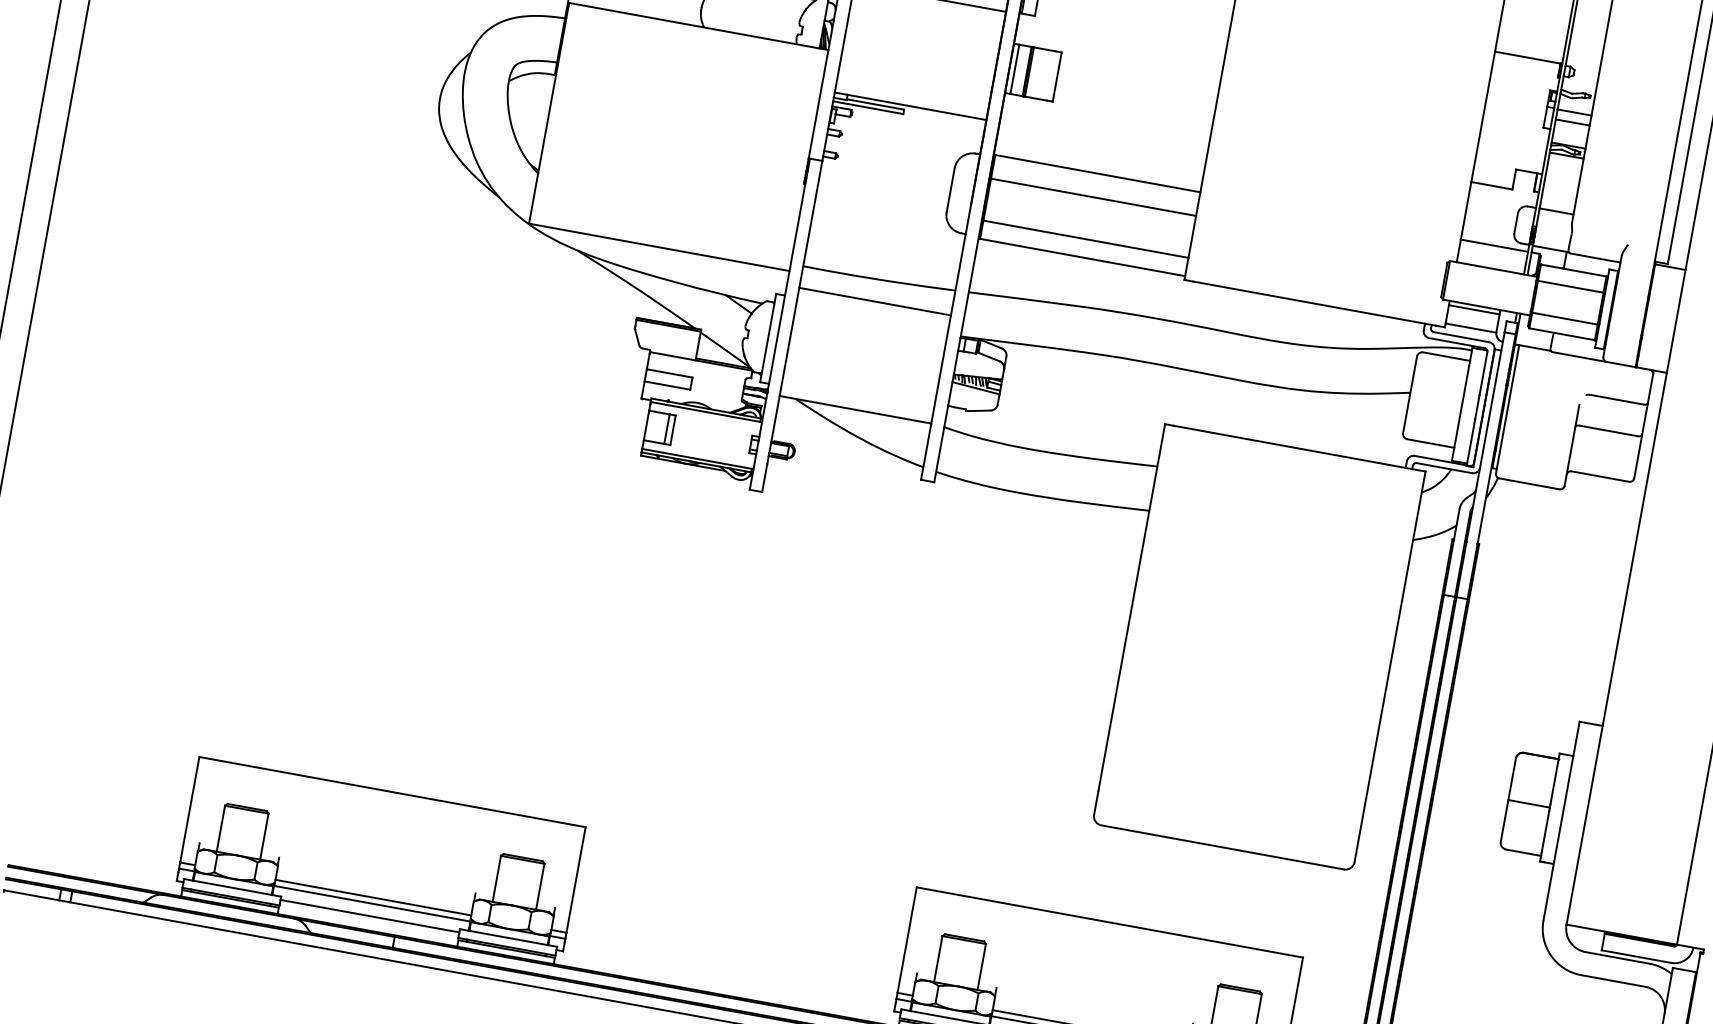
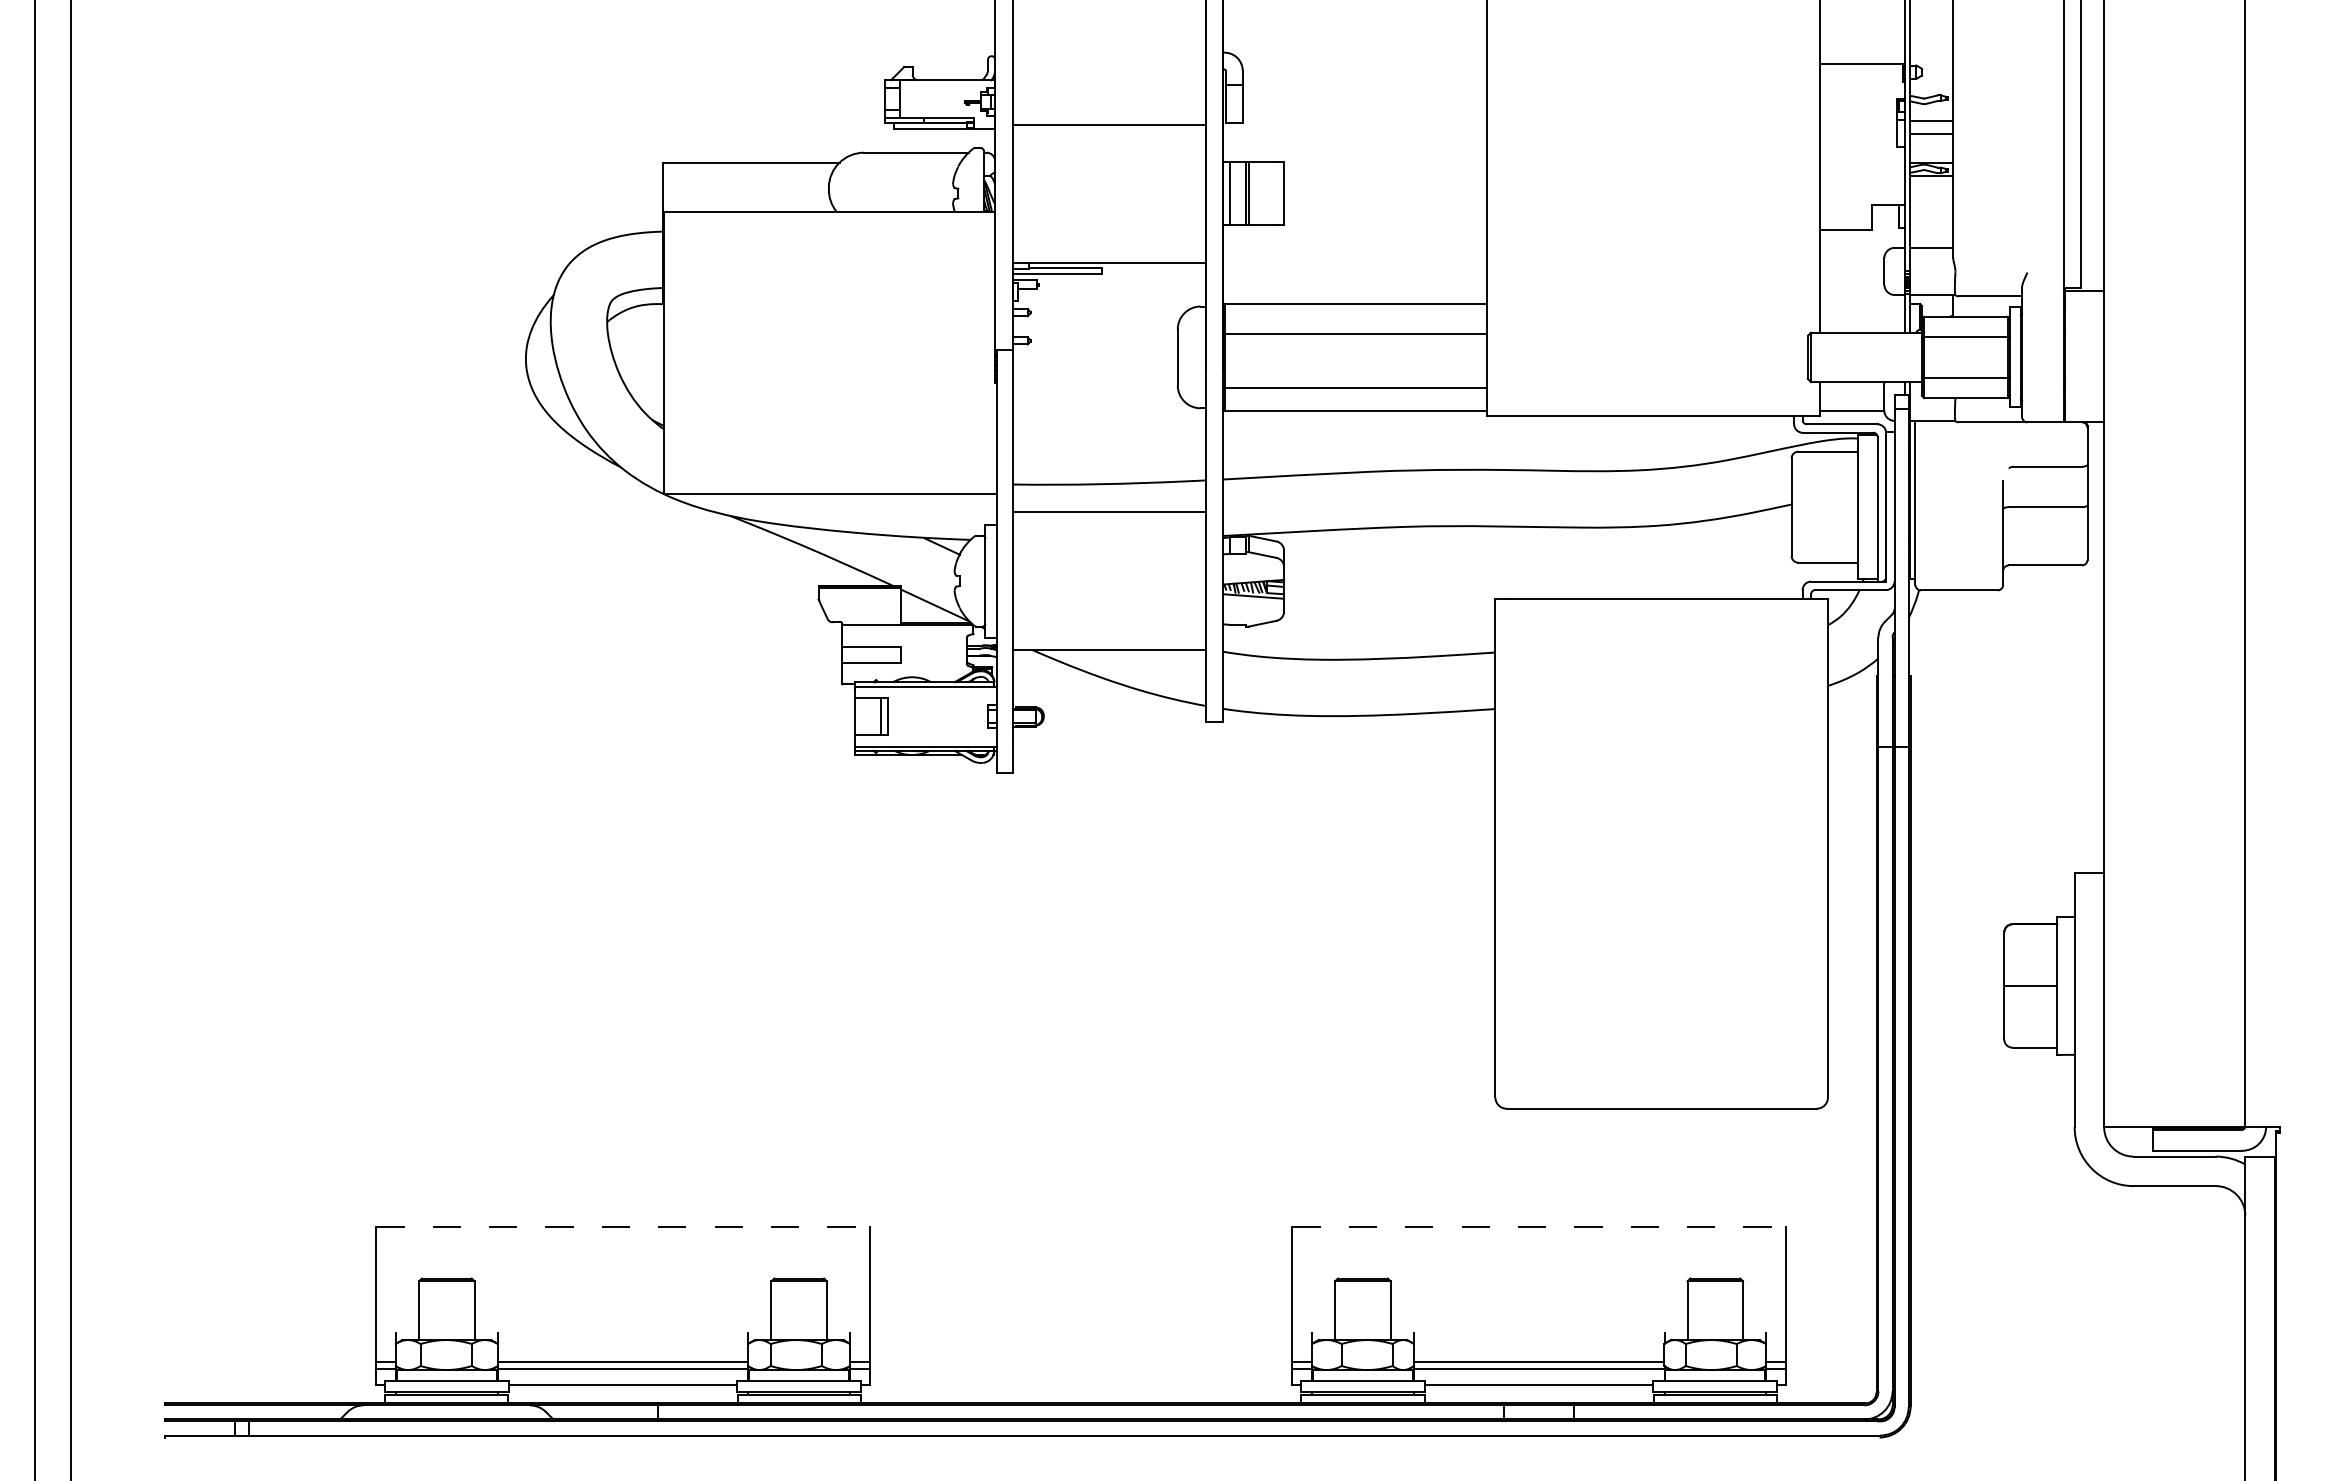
line: (1494, 245) -> (1862, 303), removed
line: (1473, 309) -> (1851, 387), removed
line: (392, 791) -> (622, 1226), solid -> dashed
line: (1110, 922) -> (1539, 1226), solid -> dashed

